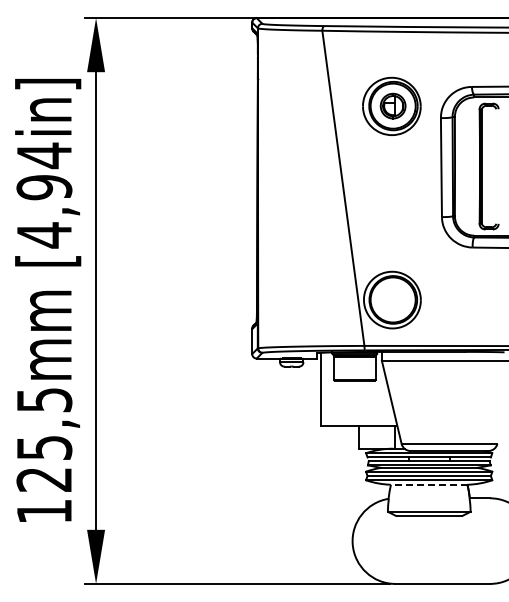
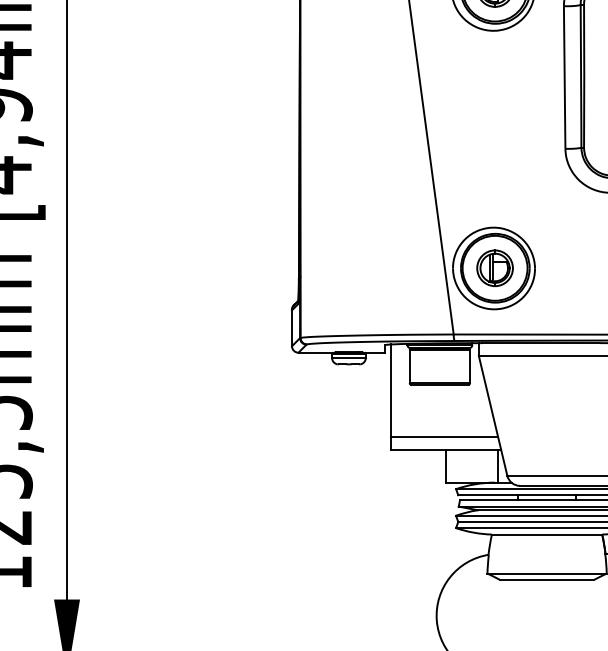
part: (392, 299) -> (494, 267), added
line: (358, 417) -> (445, 437), added
line: (428, 484) -> (546, 534), dashed -> solid

